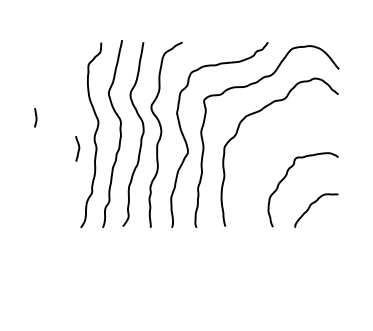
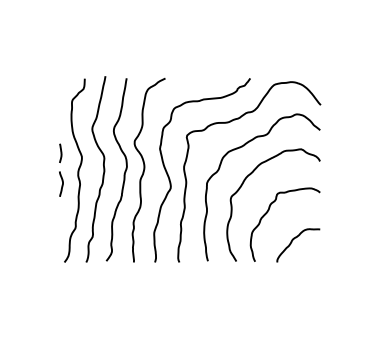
line: (35, 116) -> (60, 152), moved
curve: (261, 149) -> (243, 184), added

